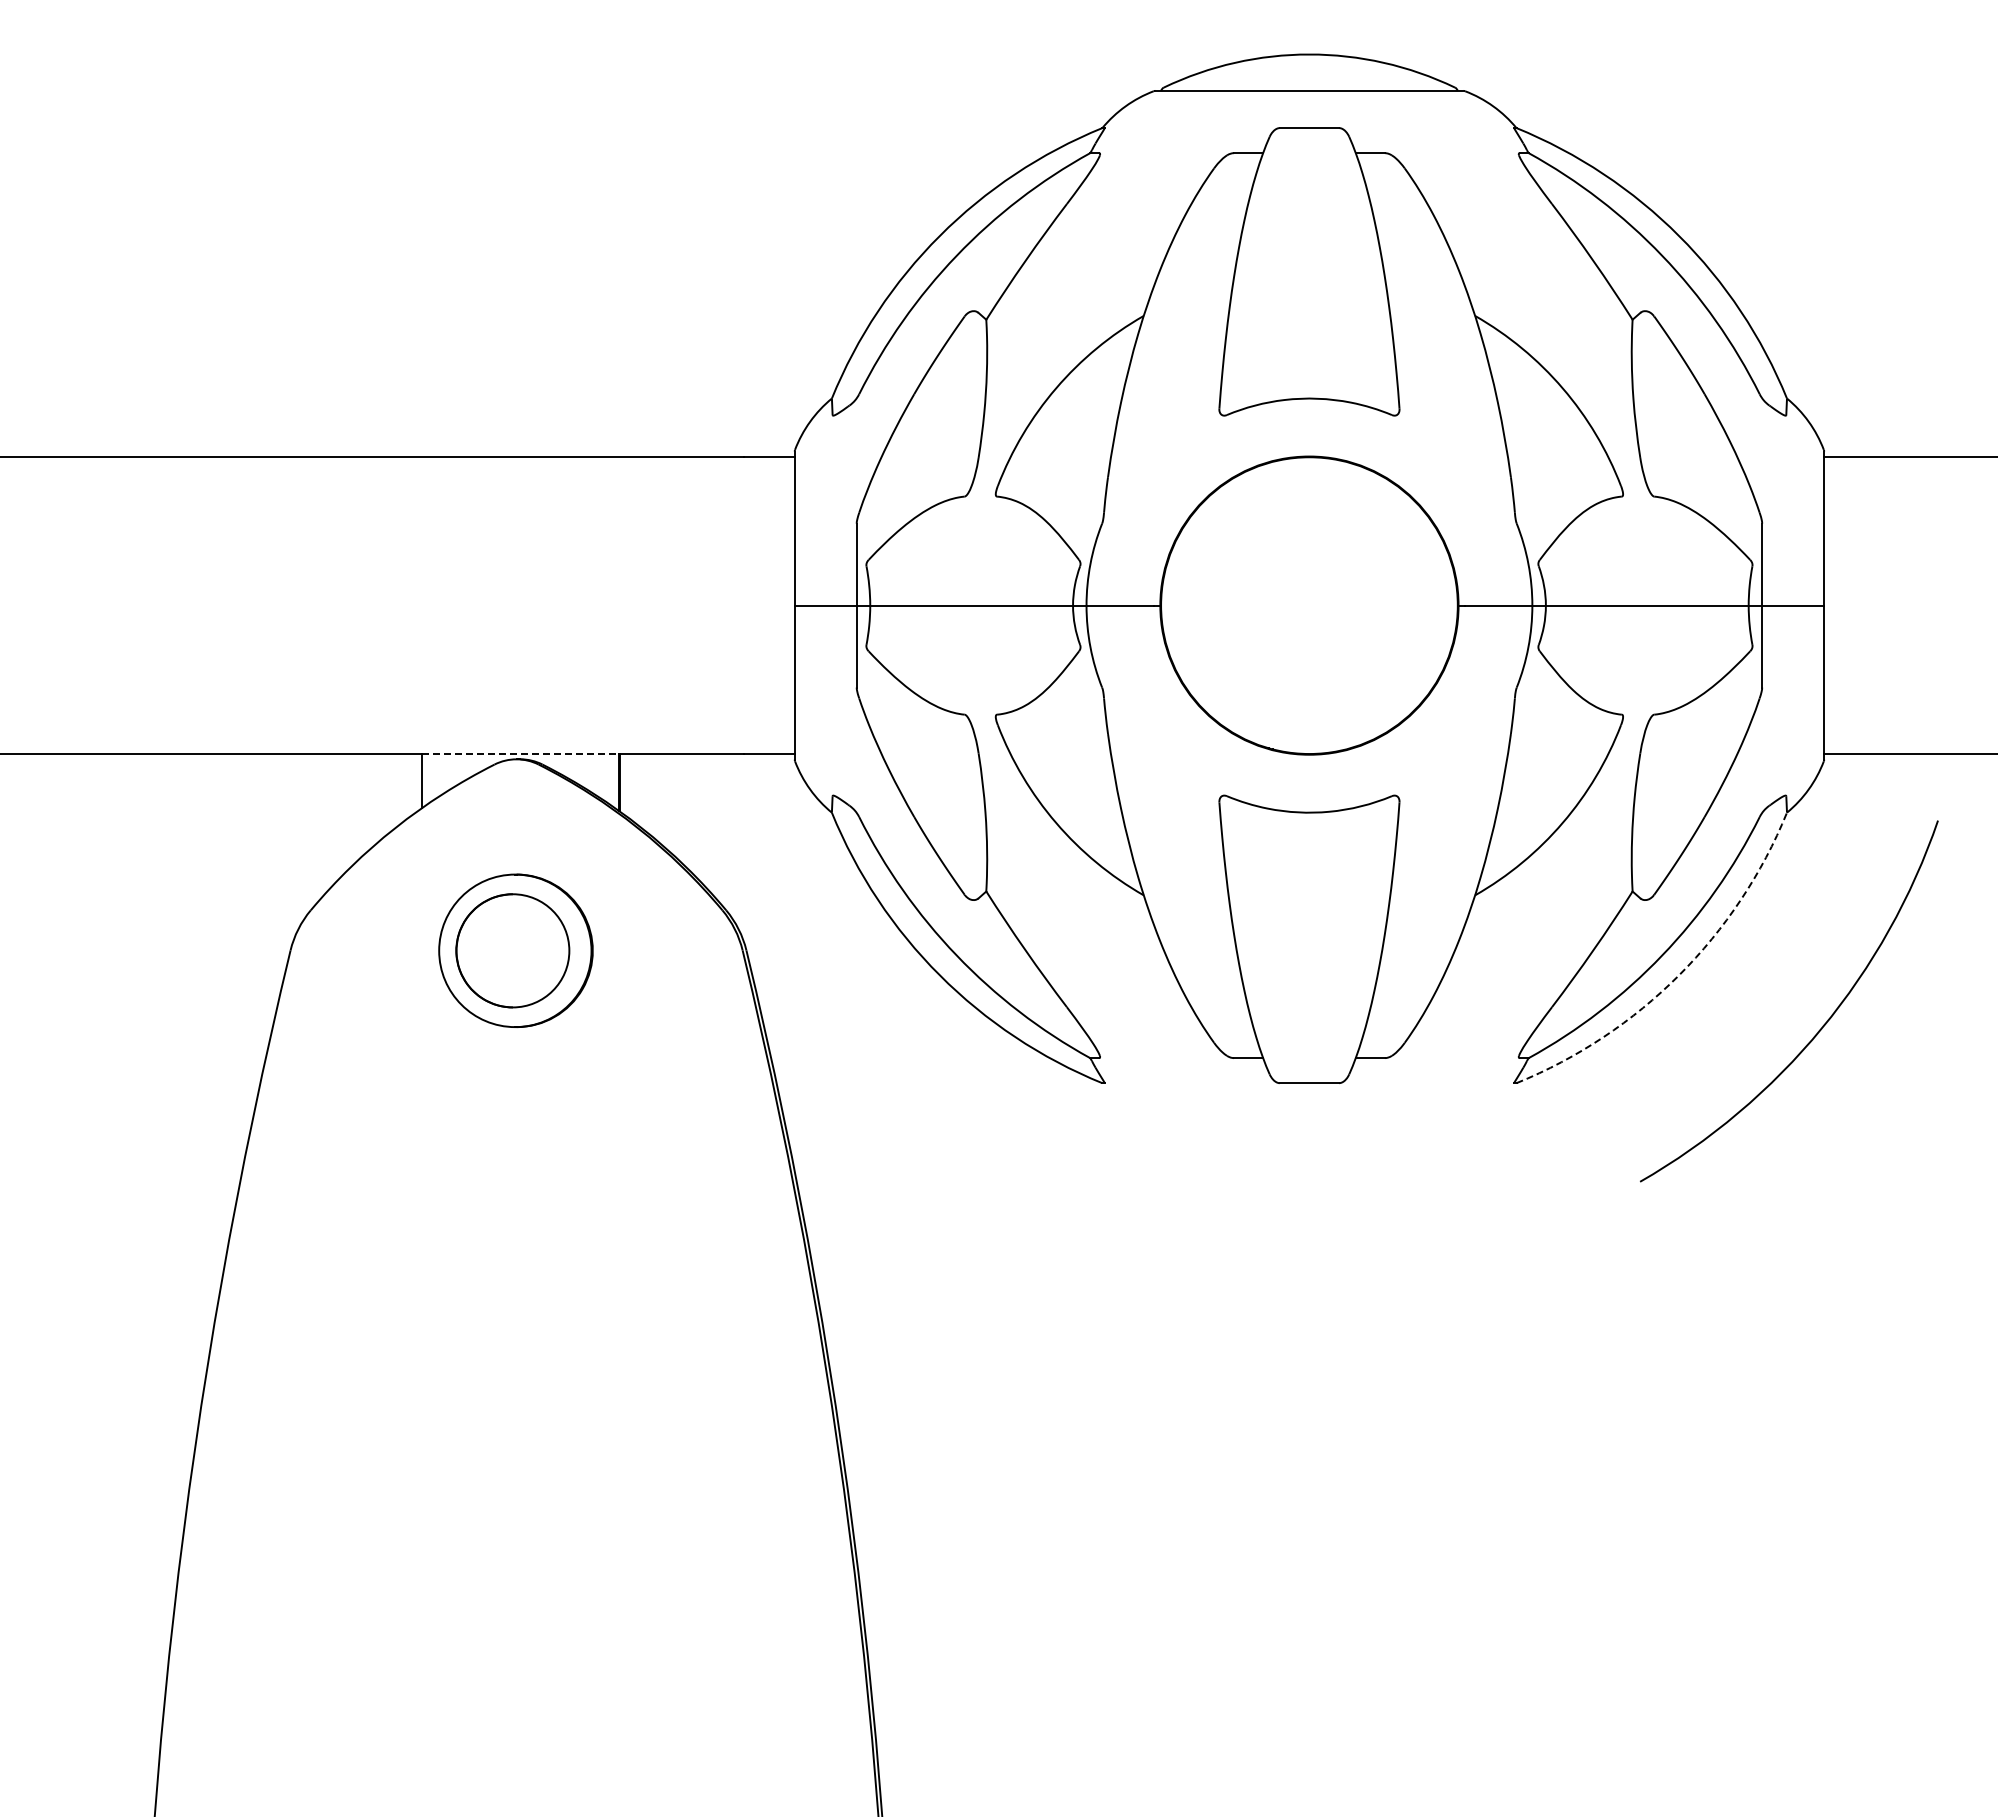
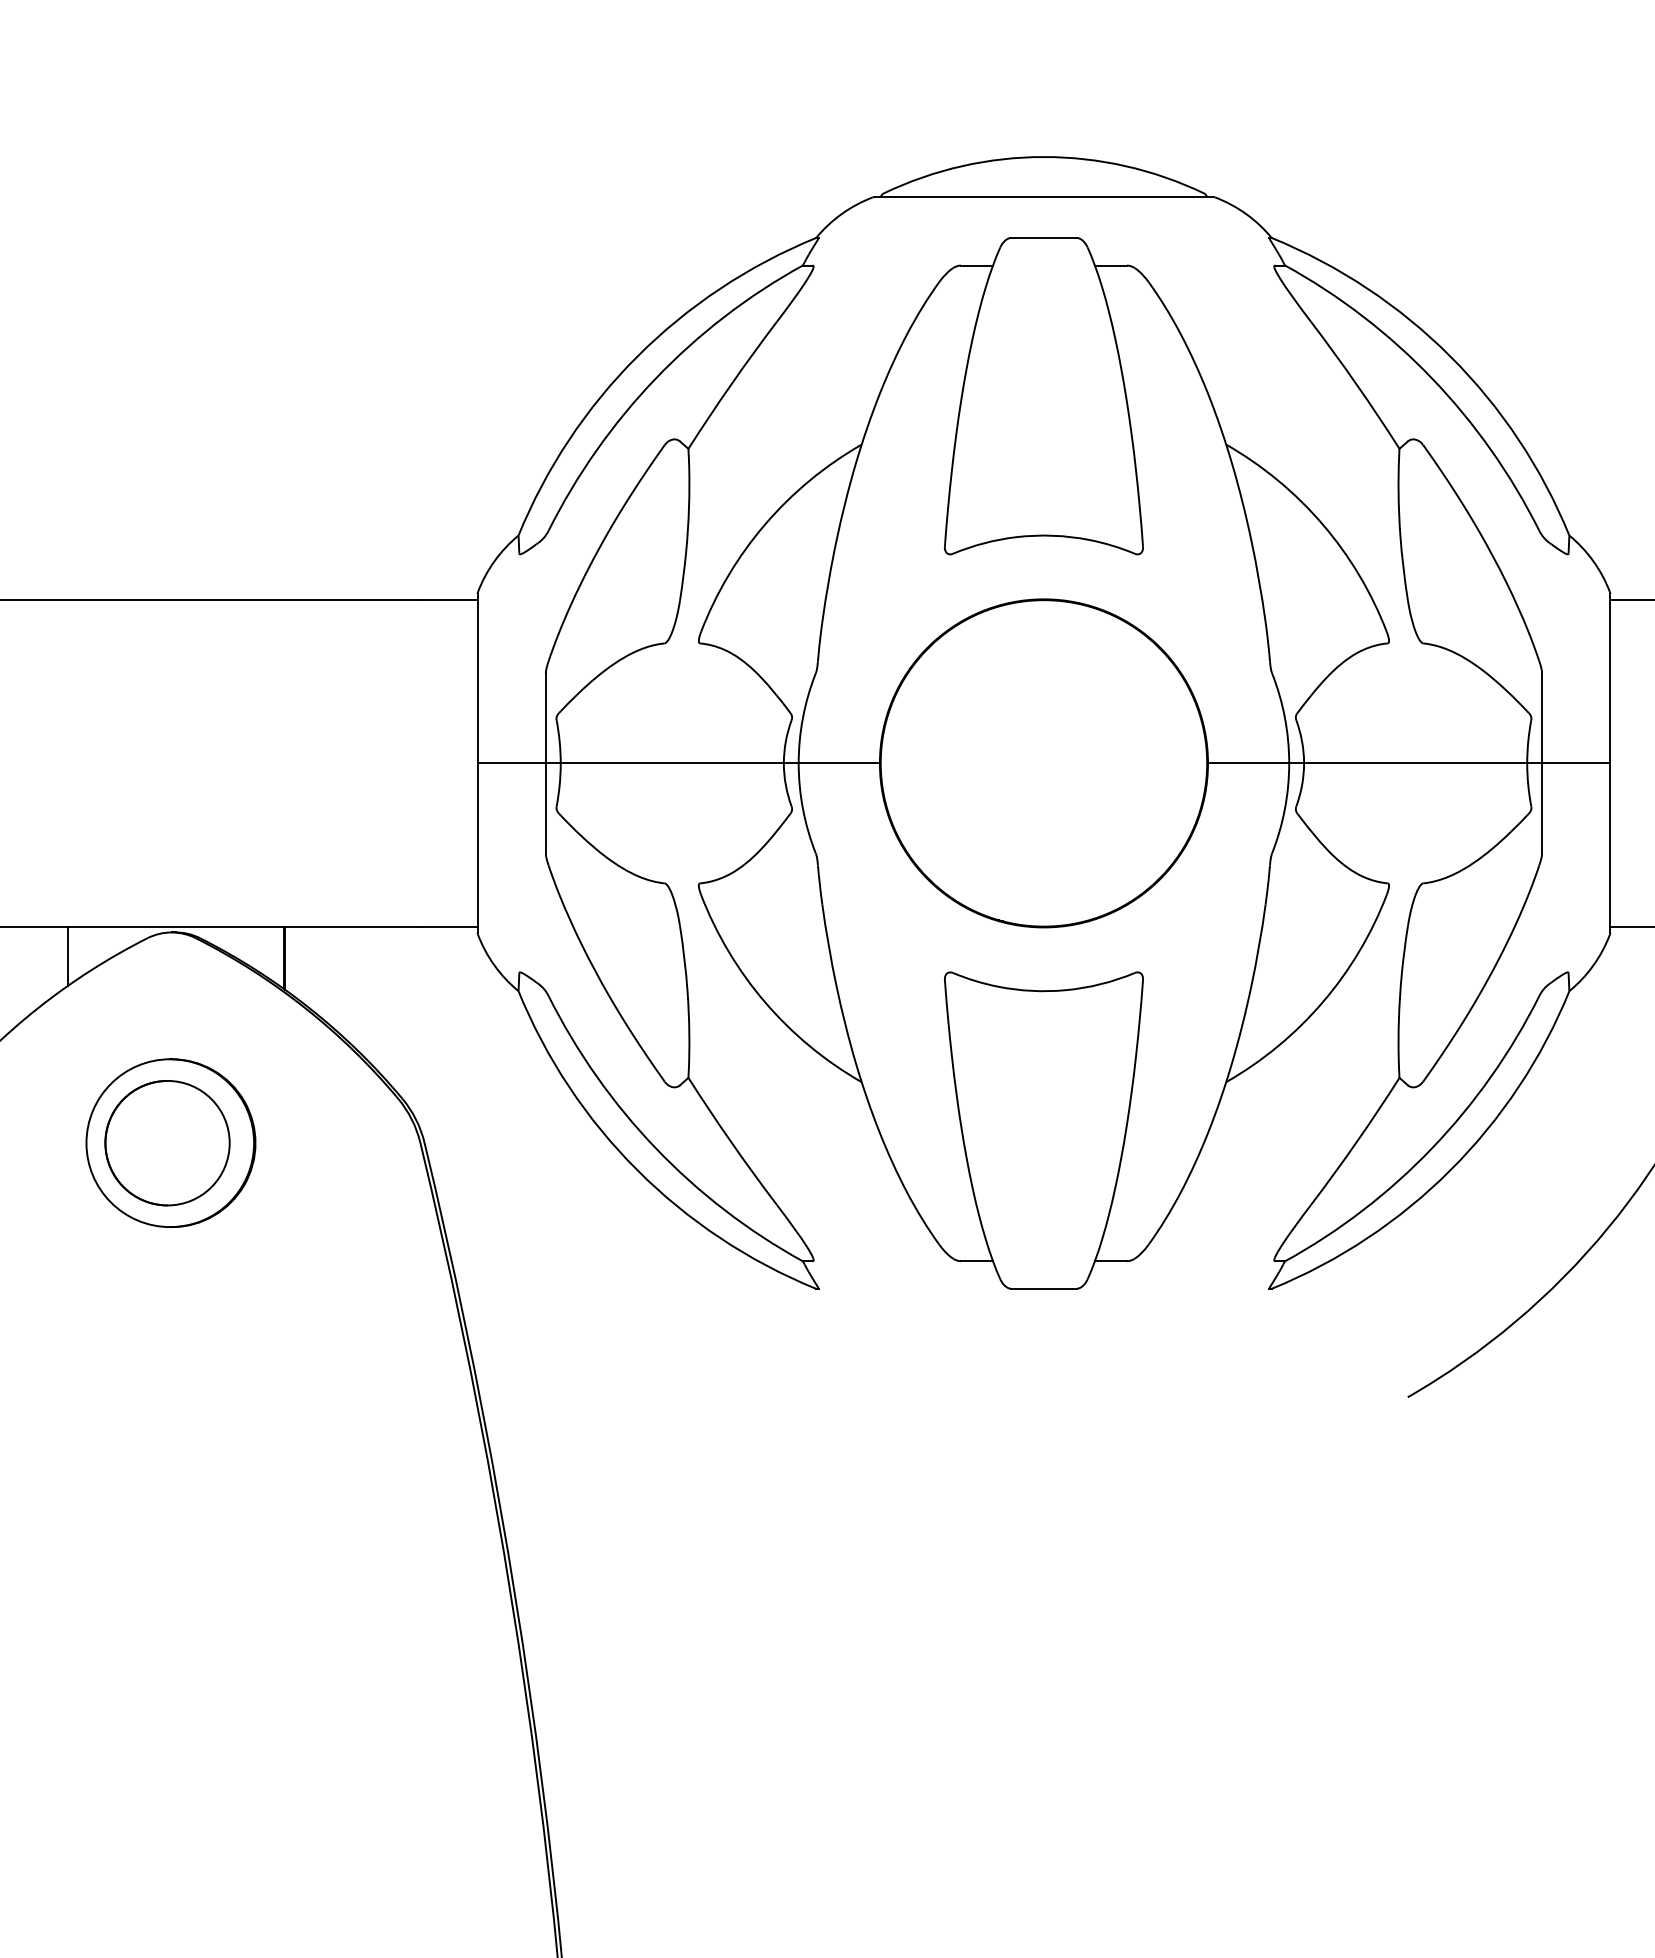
line: (520, 754) -> (175, 927), dashed -> solid
arc: (1679, 975) -> (1451, 1170), dashed -> solid

